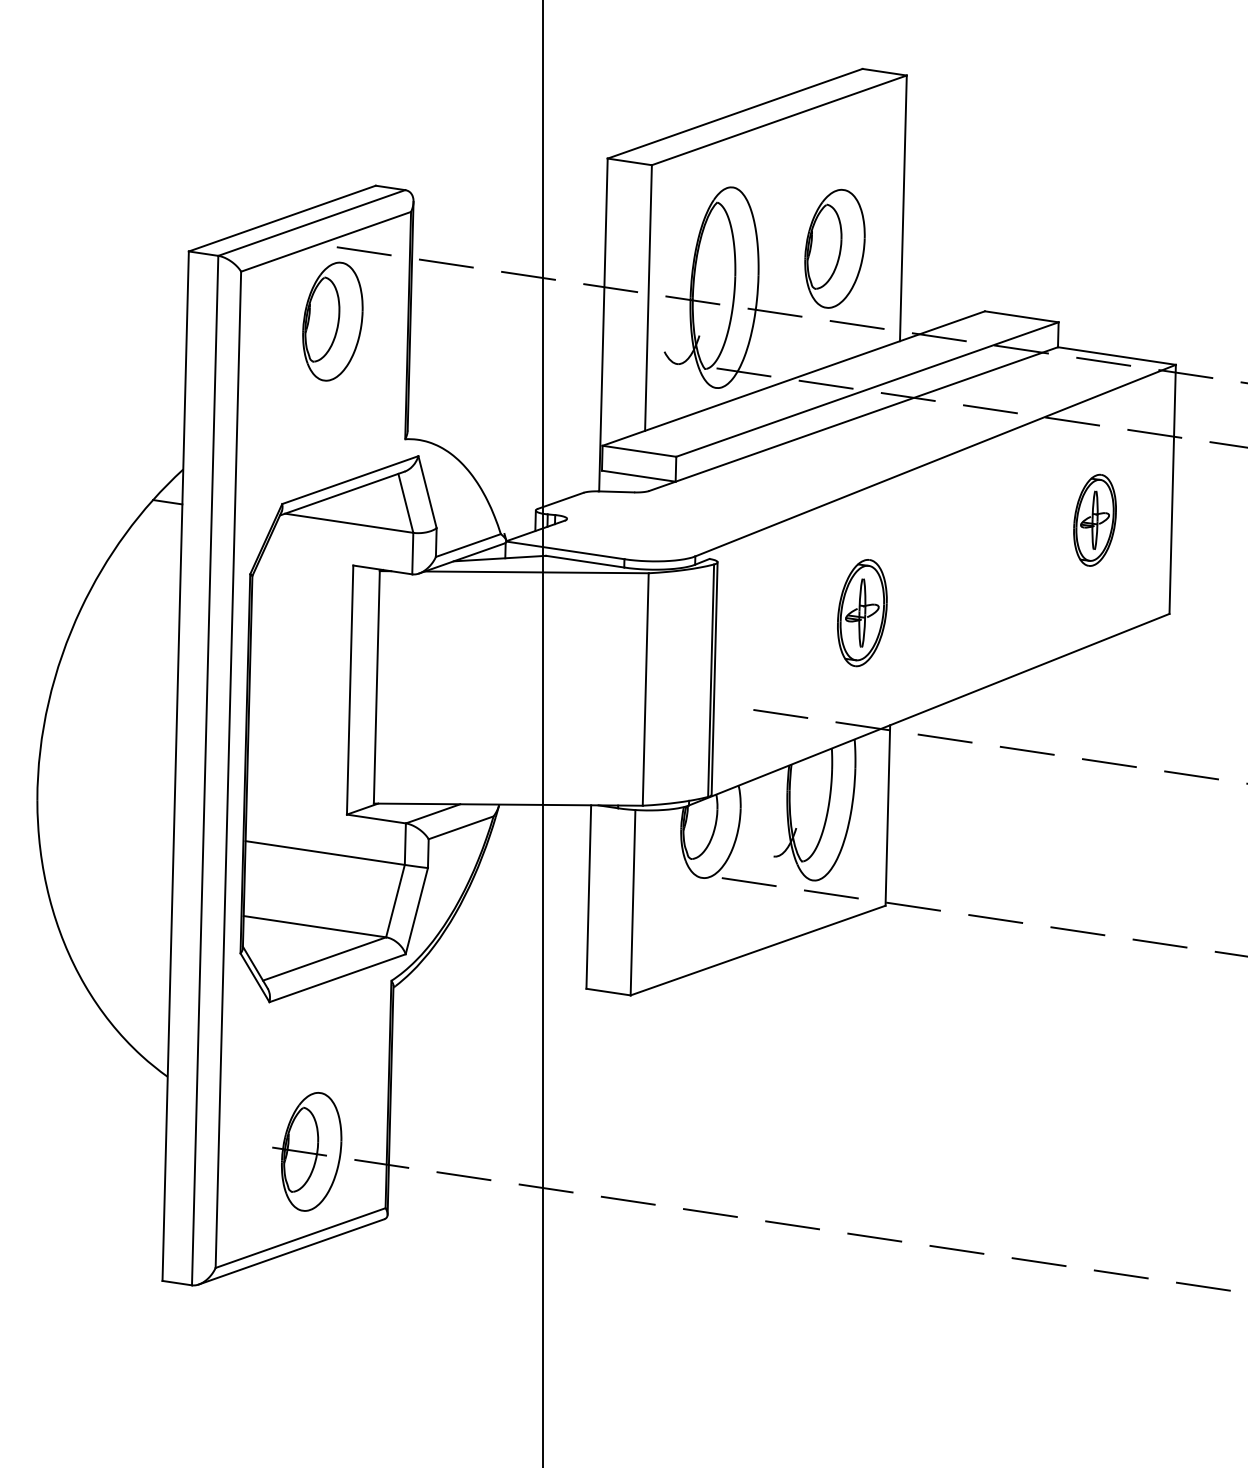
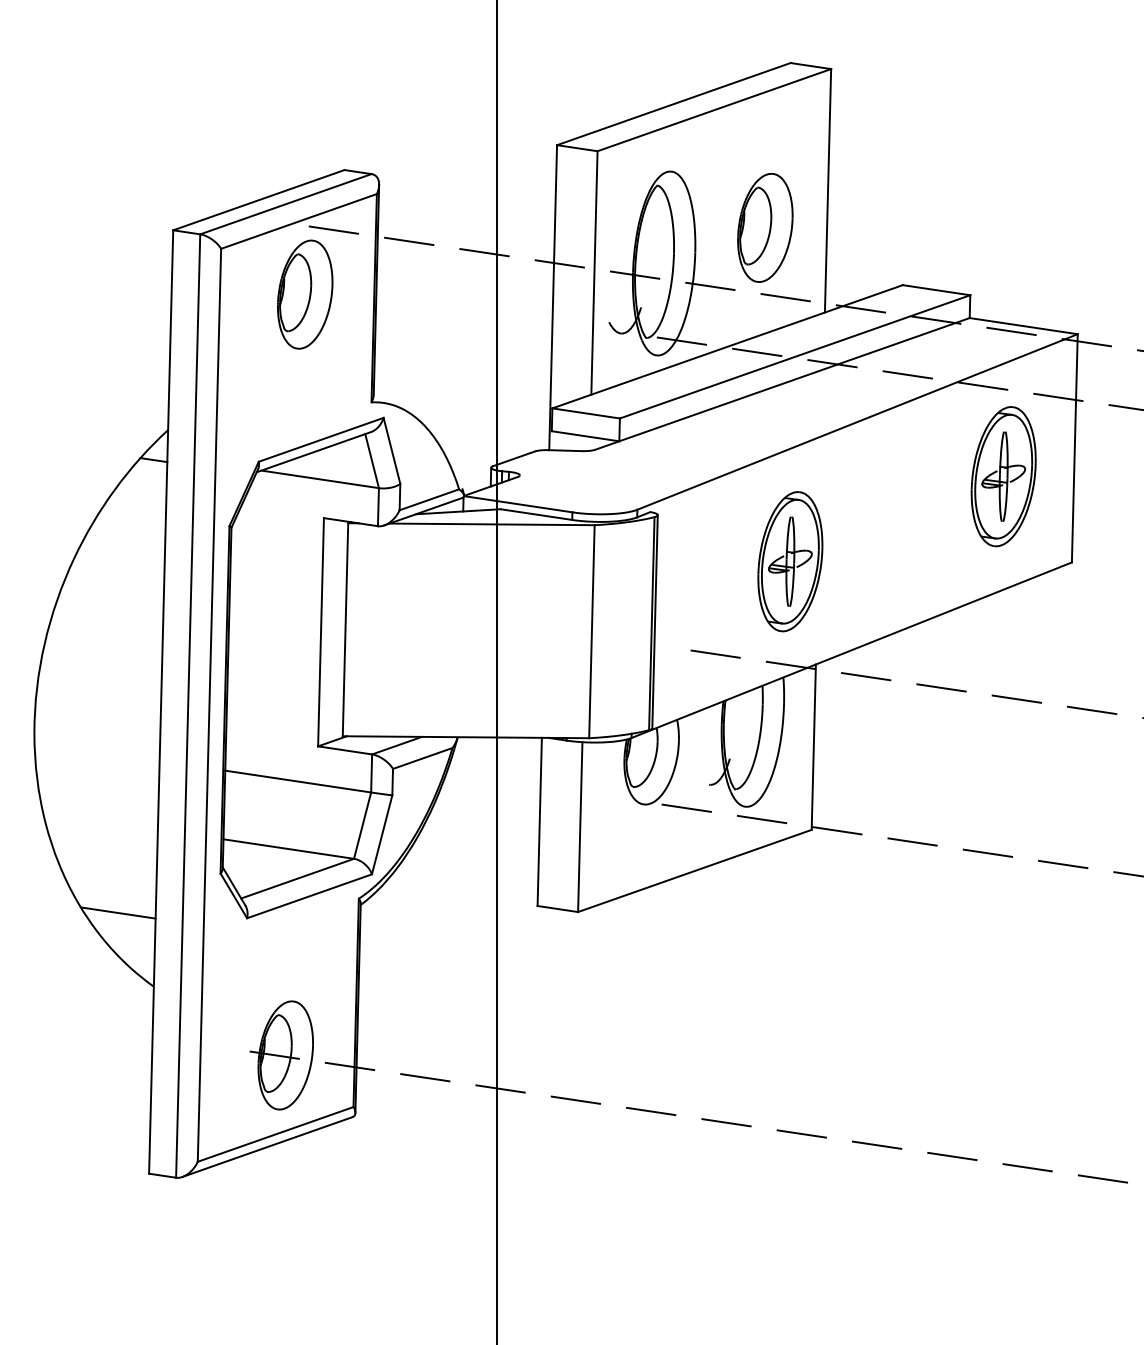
part: (1094, 520) -> (1003, 476), size x1.67
part: (862, 612) -> (790, 561), size x1.43
line: (128, 996) -> (117, 913), added

